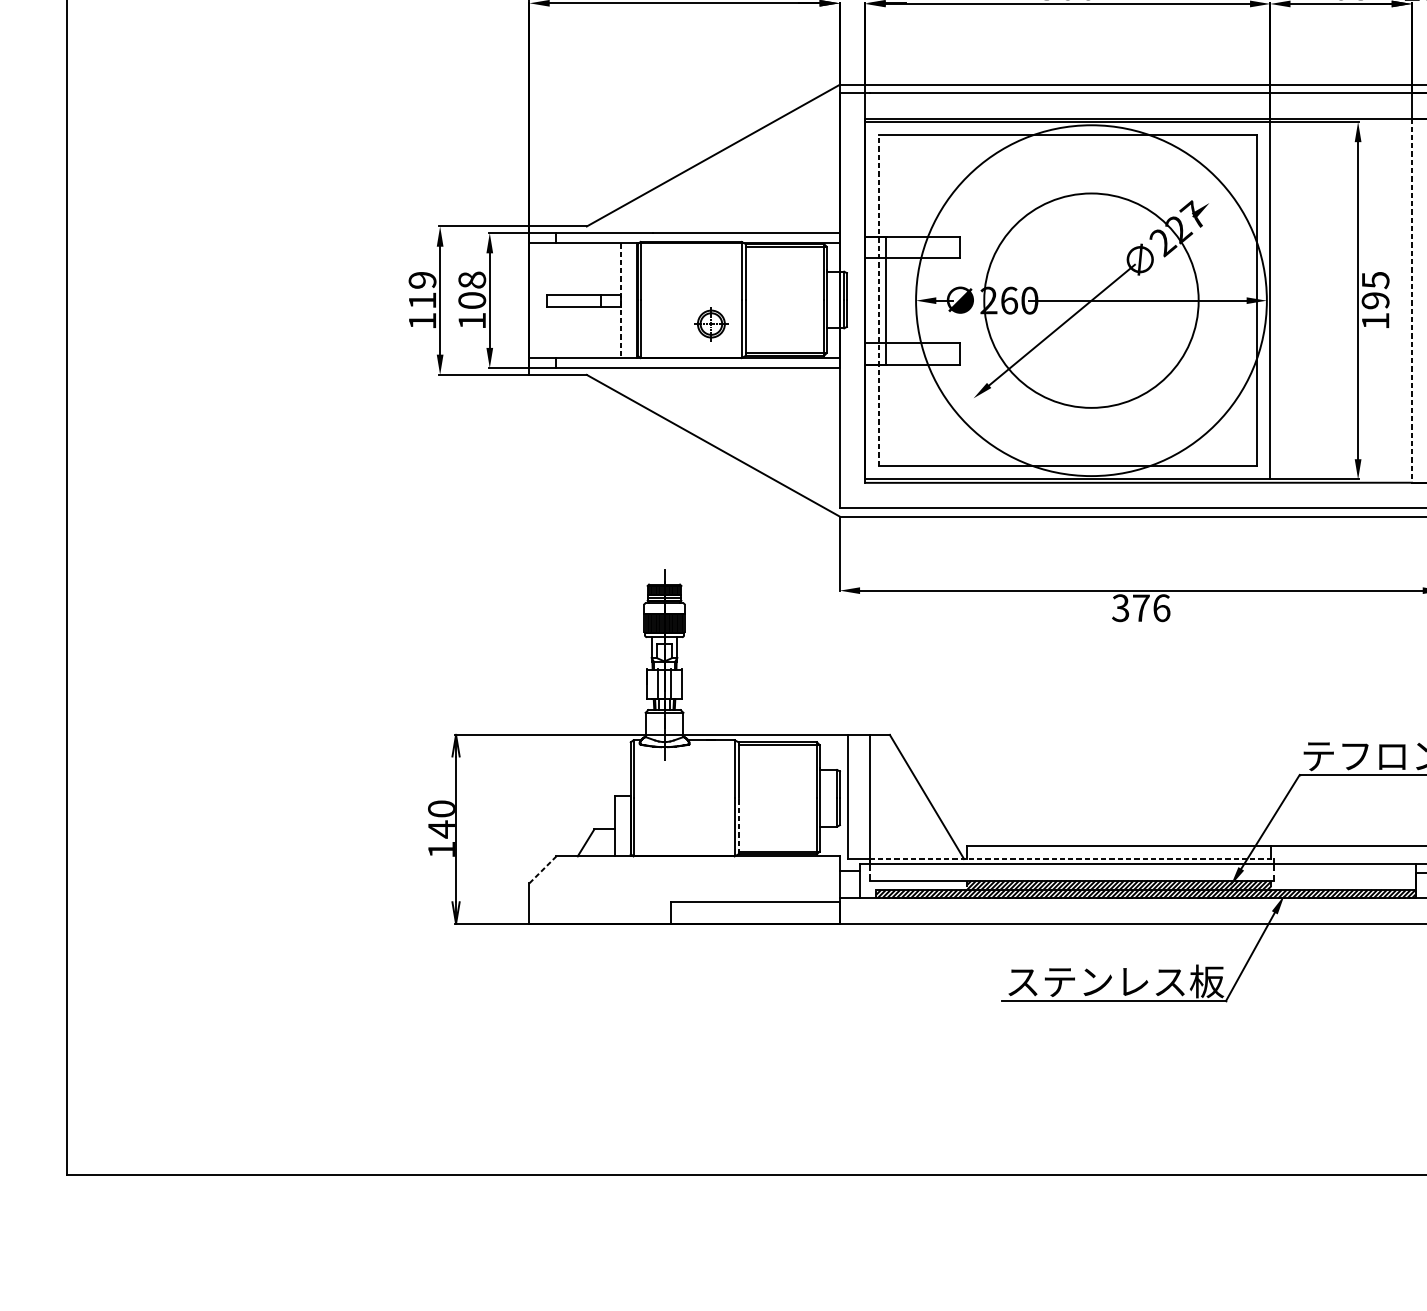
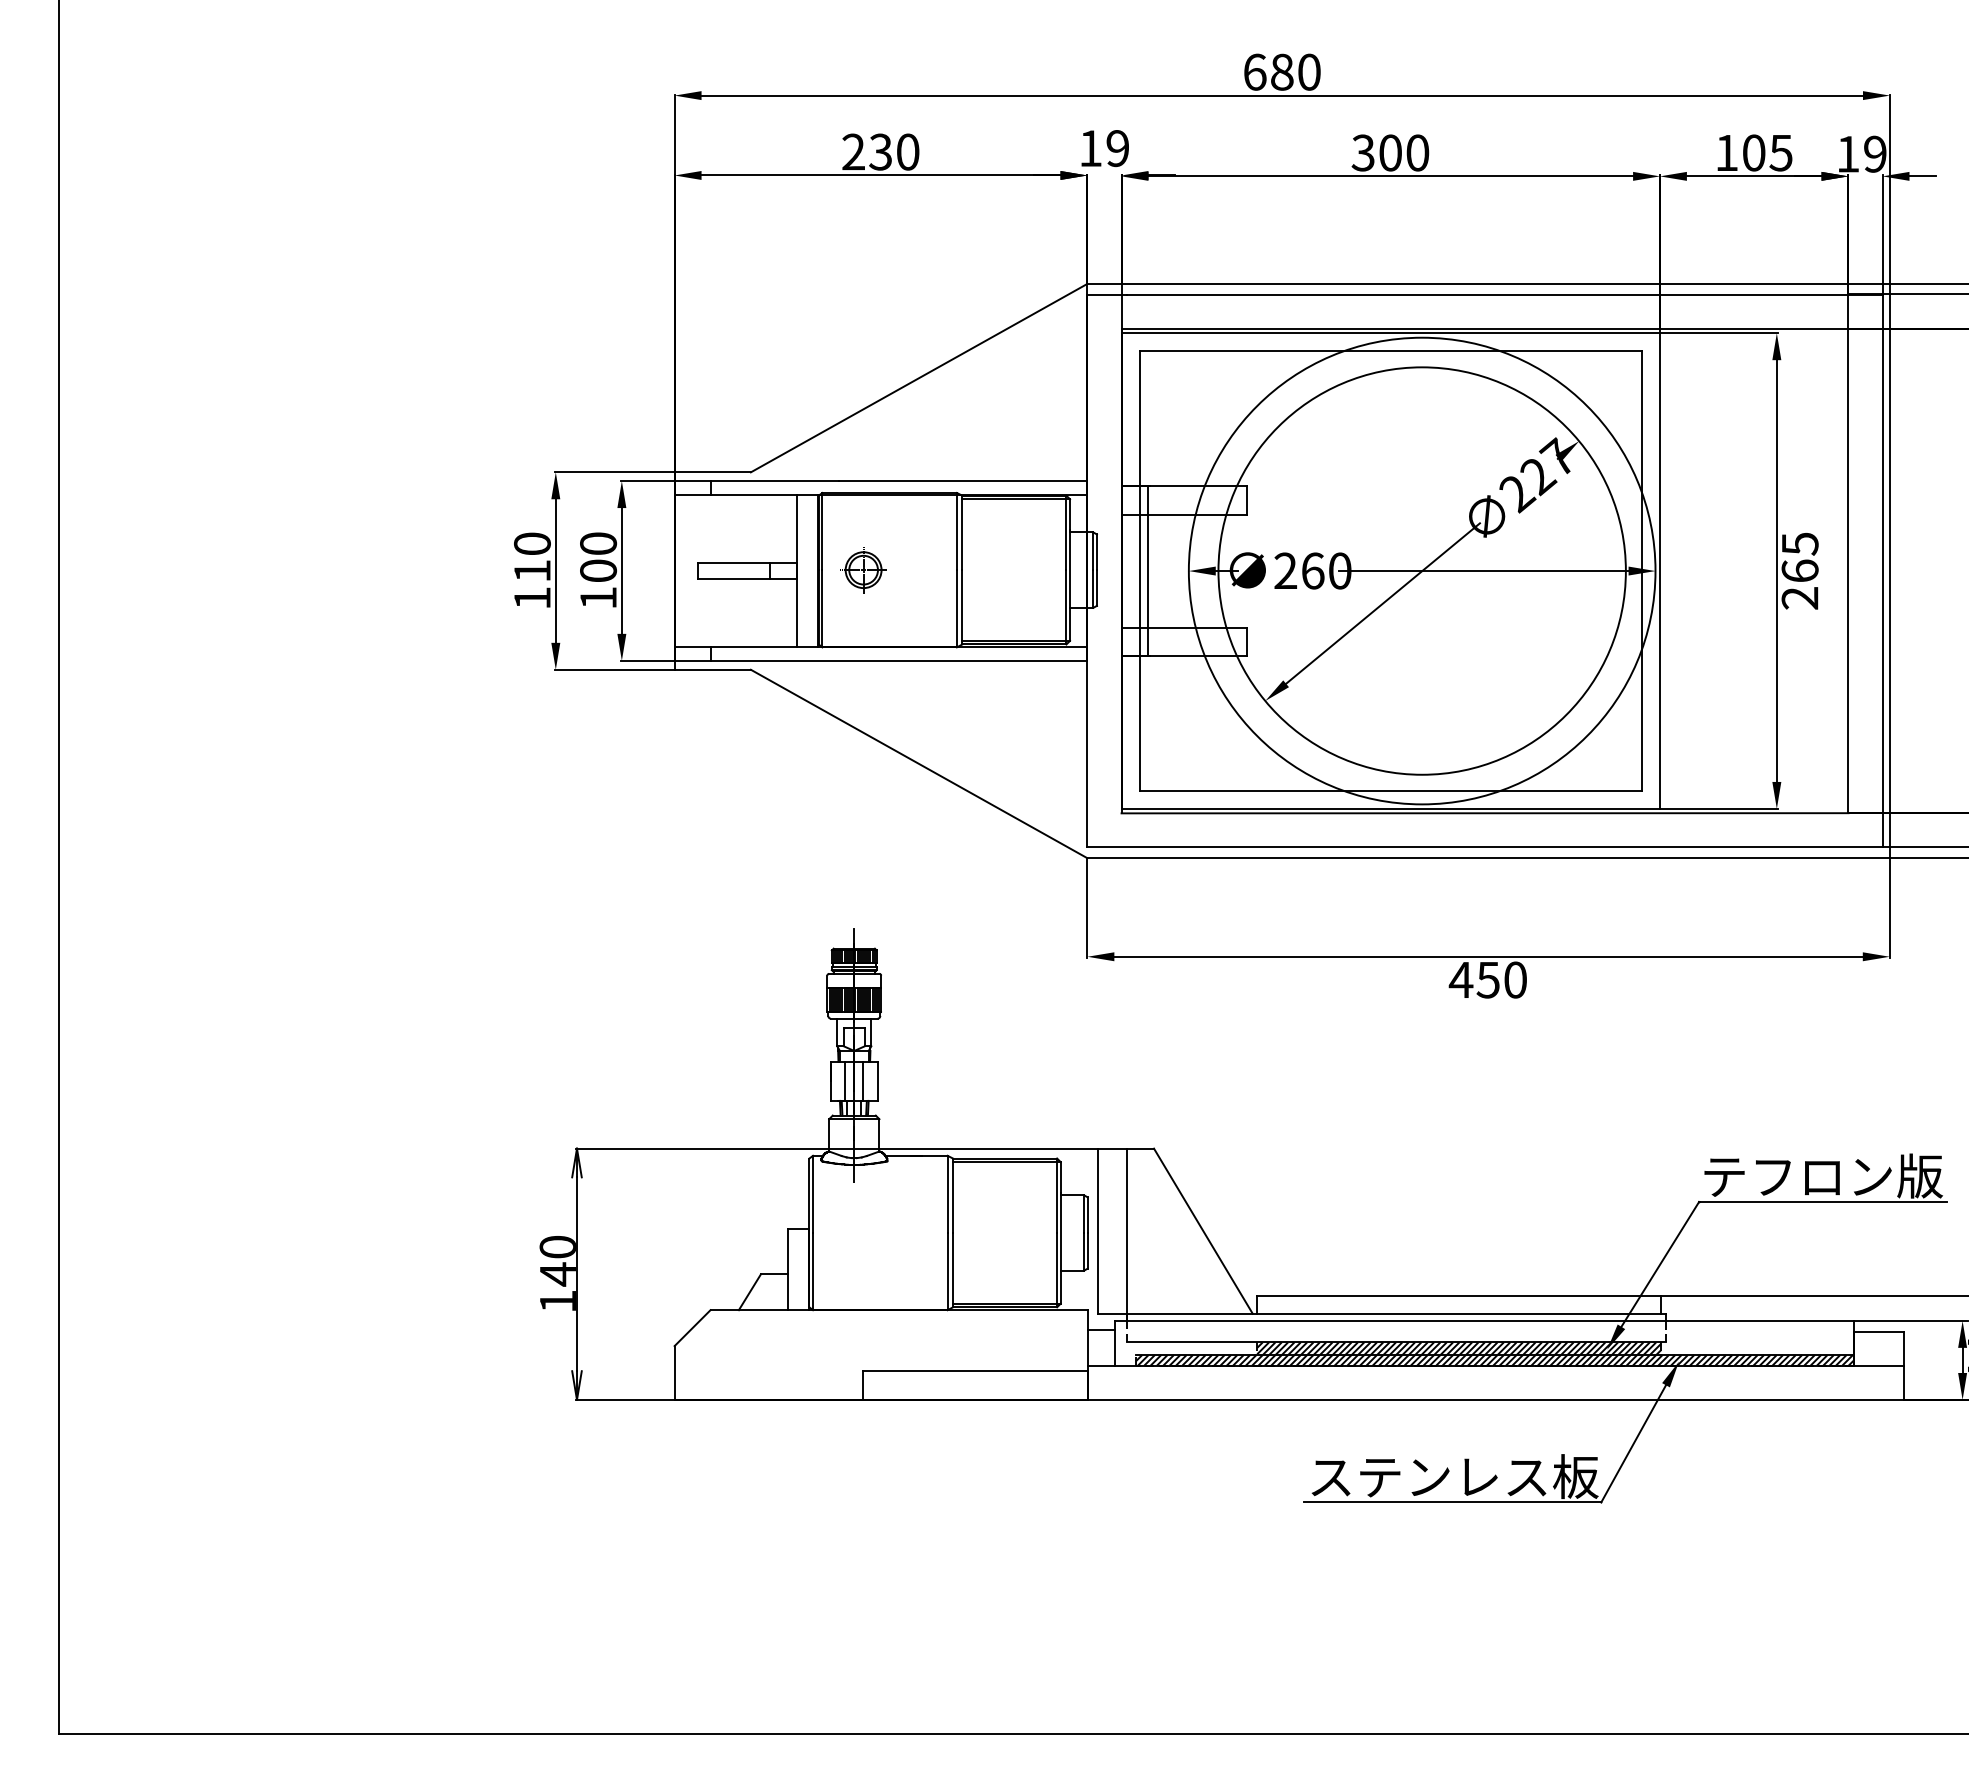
text: (422, 279) -> (532, 543), 119 -> 110
text: (472, 279) -> (598, 543), 108 -> 100
circle: (1090, 300) -> (1421, 570), size x1.43
line: (621, 301) -> (796, 571), dashed -> solid
line: (878, 301) -> (1139, 571), dashed -> solid
line: (1411, 301) -> (1848, 571), dashed -> solid
text: (1375, 310) -> (1799, 584), 195 -> 265
part: (711, 324) -> (863, 570), moved
text: (1140, 607) -> (1487, 979), 376 -> 450
line: (739, 825) -> (953, 1269), dashed -> solid
line: (1072, 858) -> (1396, 1313), dashed -> solid
line: (542, 869) -> (692, 1327), dashed -> solid

